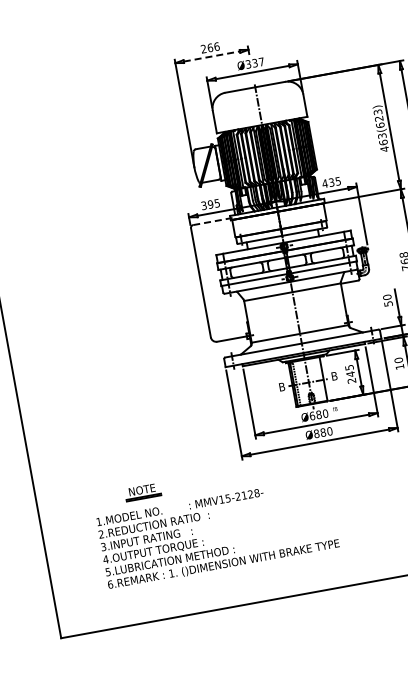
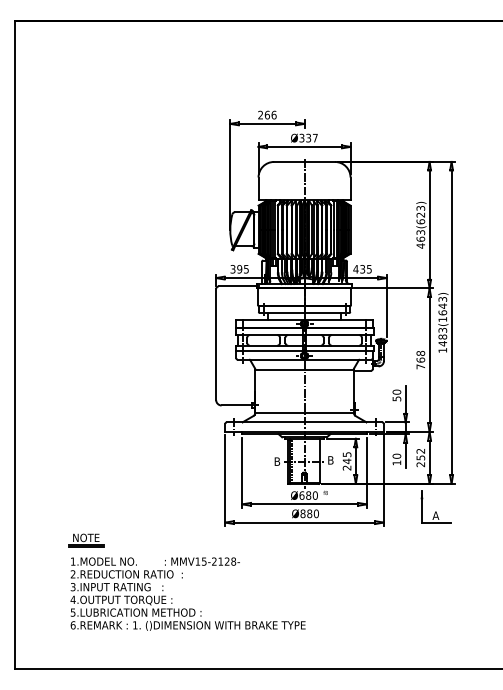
line: (211, 56) -> (267, 123), dashed -> solid
line: (212, 221) -> (238, 286), dashed -> solid
part: (142, 492) -> (86, 540), moved

